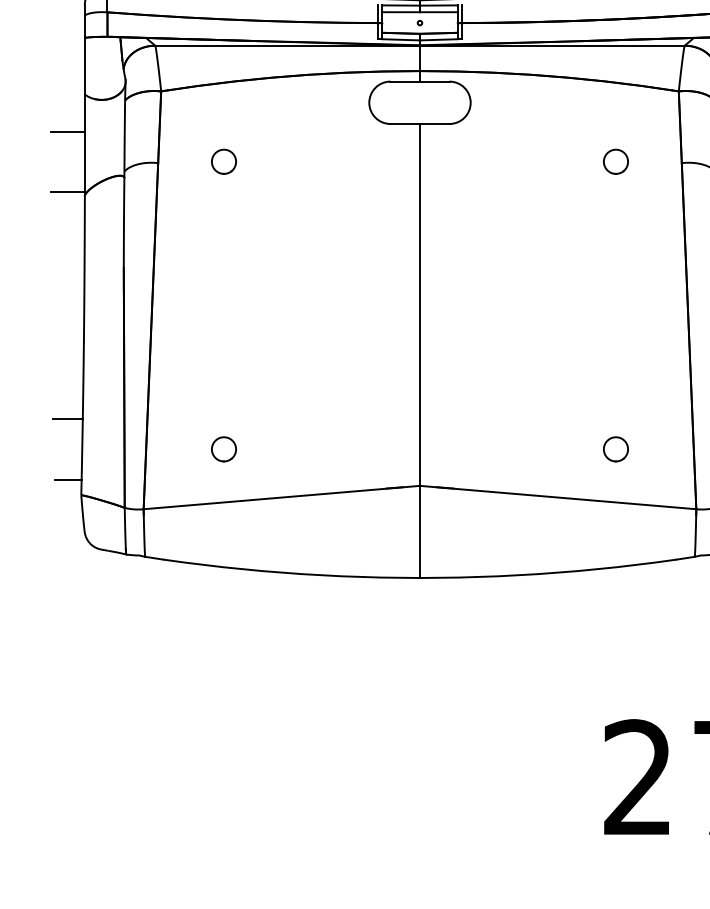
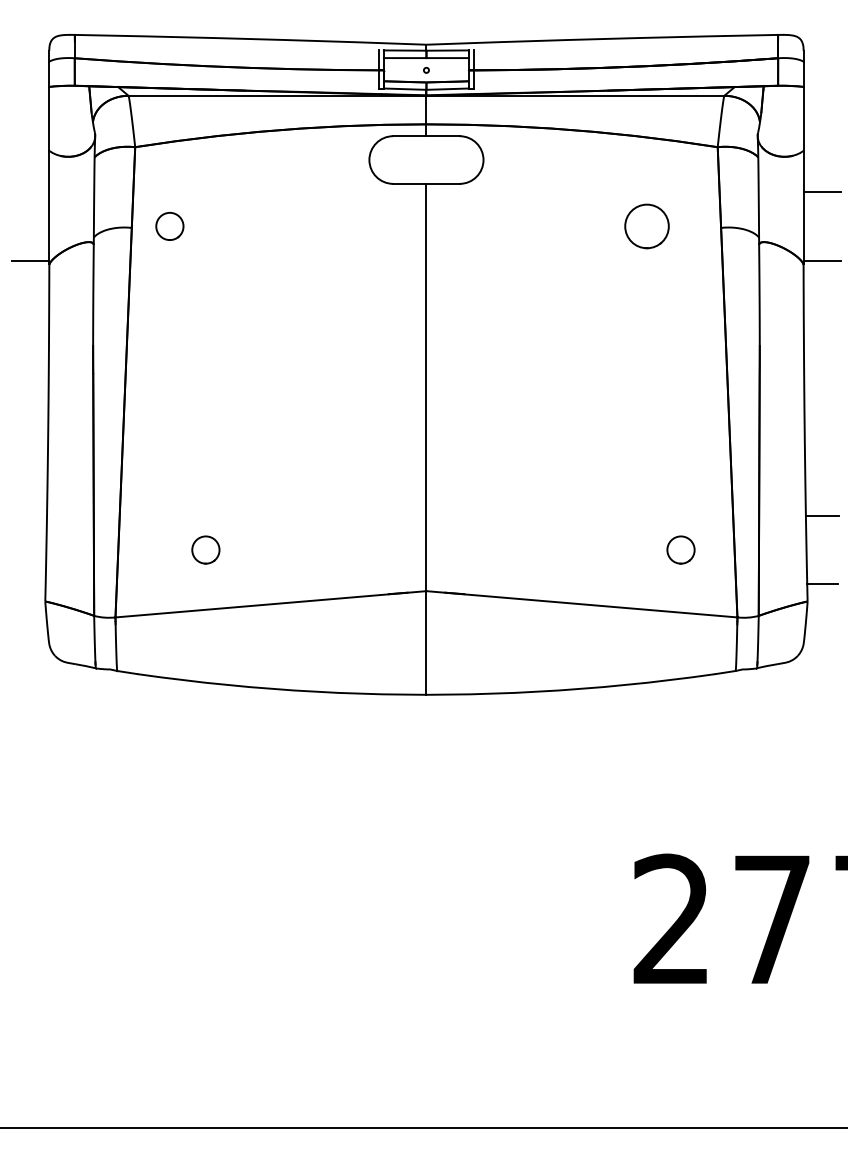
line: (68, 131) -> (30, 192), removed
circle: (223, 161) -> (169, 226), moved
circle: (615, 161) -> (646, 226), size x1.6
line: (68, 419) -> (30, 516), removed
circle: (615, 448) -> (680, 549), moved
line: (68, 479) -> (30, 584), removed

